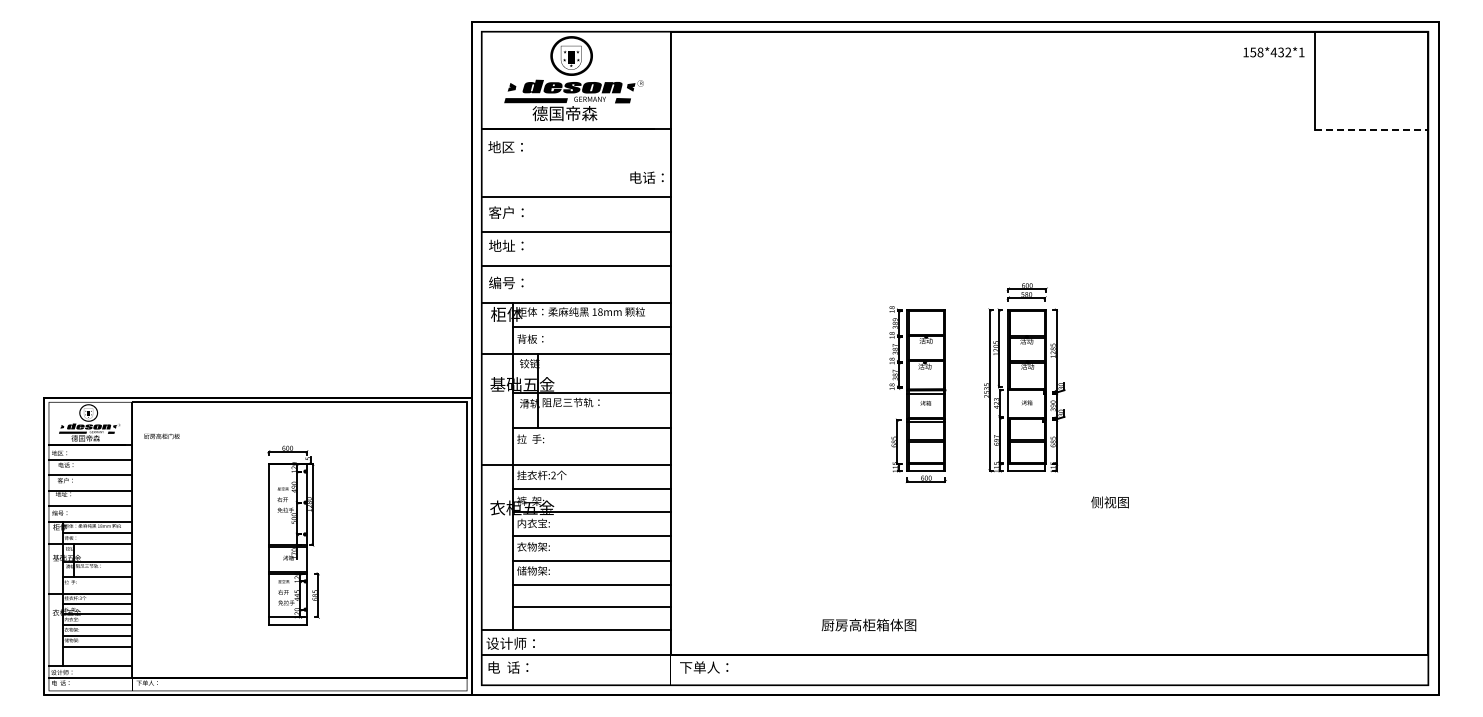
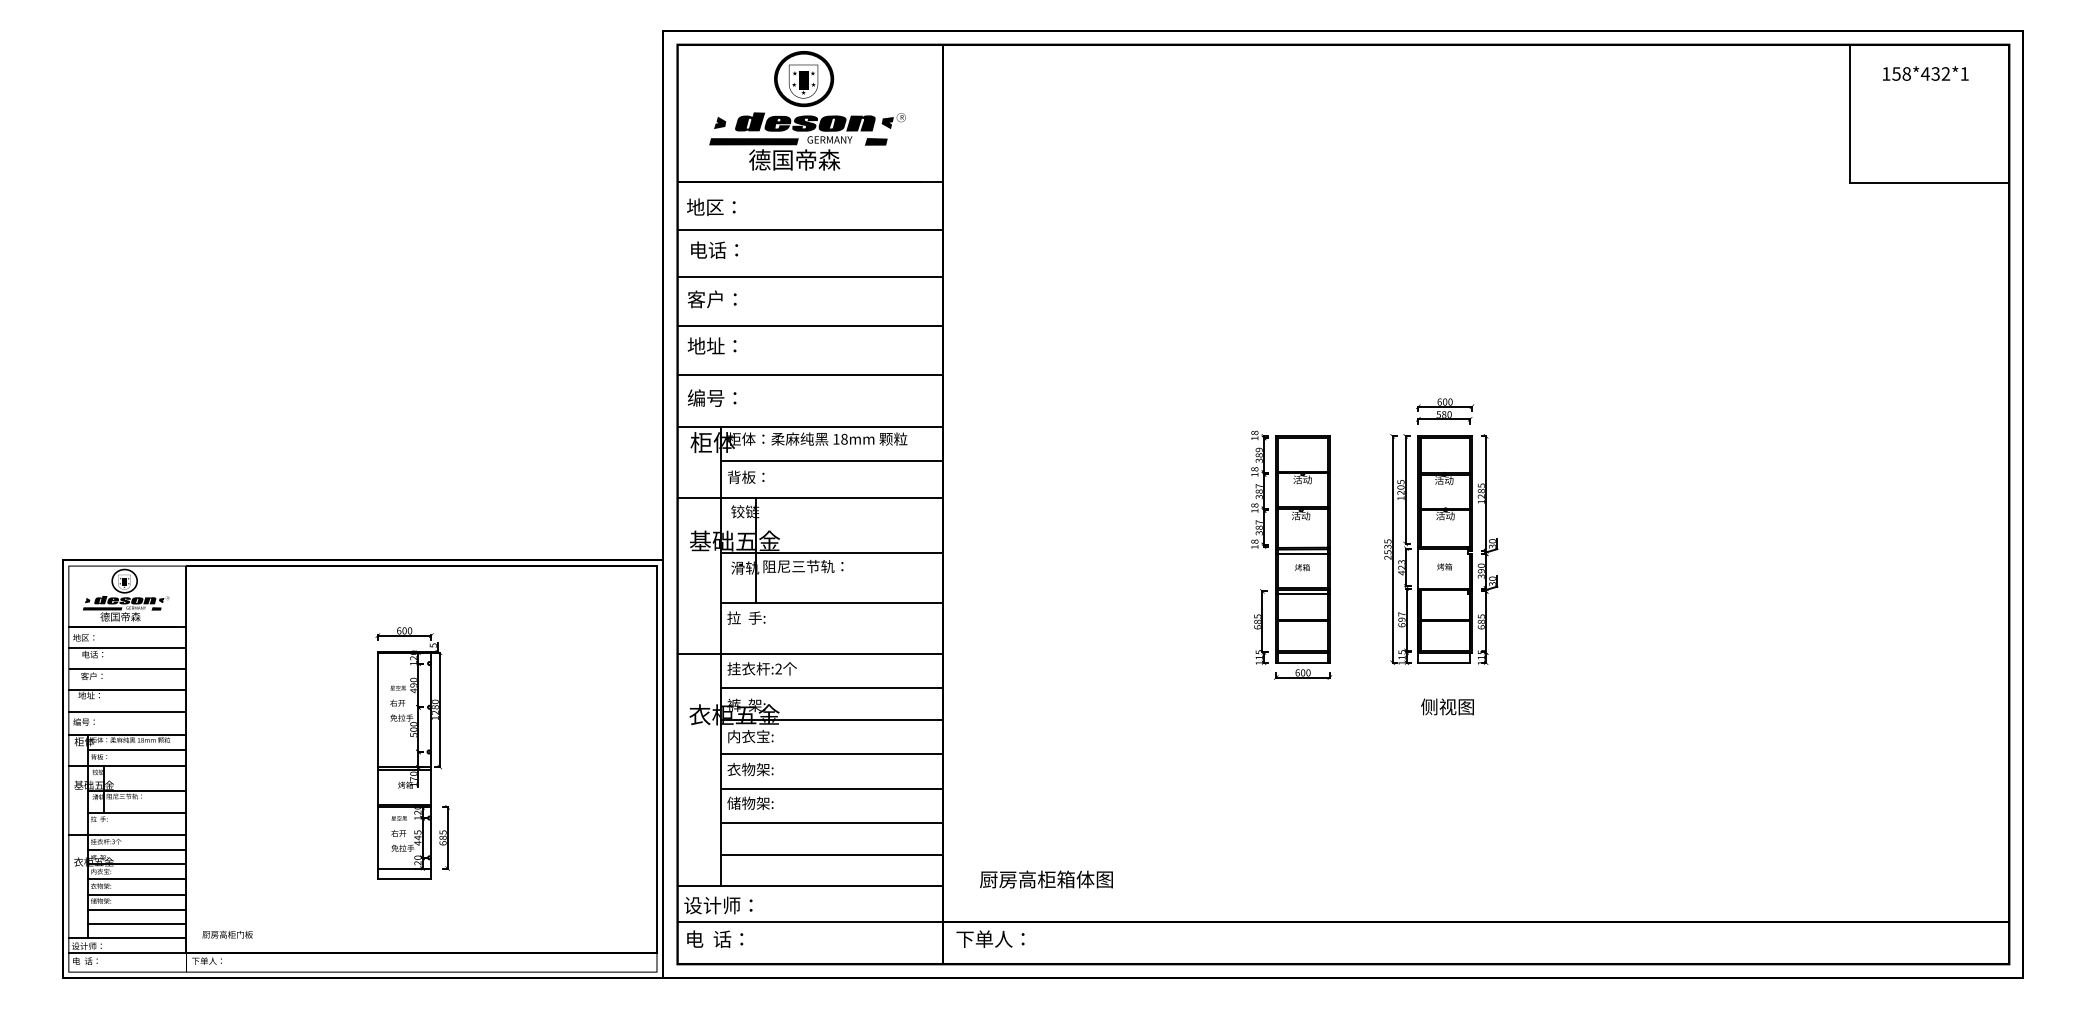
text: (1273, 52) -> (1925, 74), moved
line: (1372, 129) -> (1930, 182), dashed -> solid
line: (575, 163) -> (809, 230), added
text: (646, 177) -> (713, 249), moved
text: (161, 436) -> (227, 934), moved
text: (1109, 502) -> (1446, 707), moved
text: (868, 624) -> (1045, 878), moved
line: (97, 656) -> (137, 923), added

